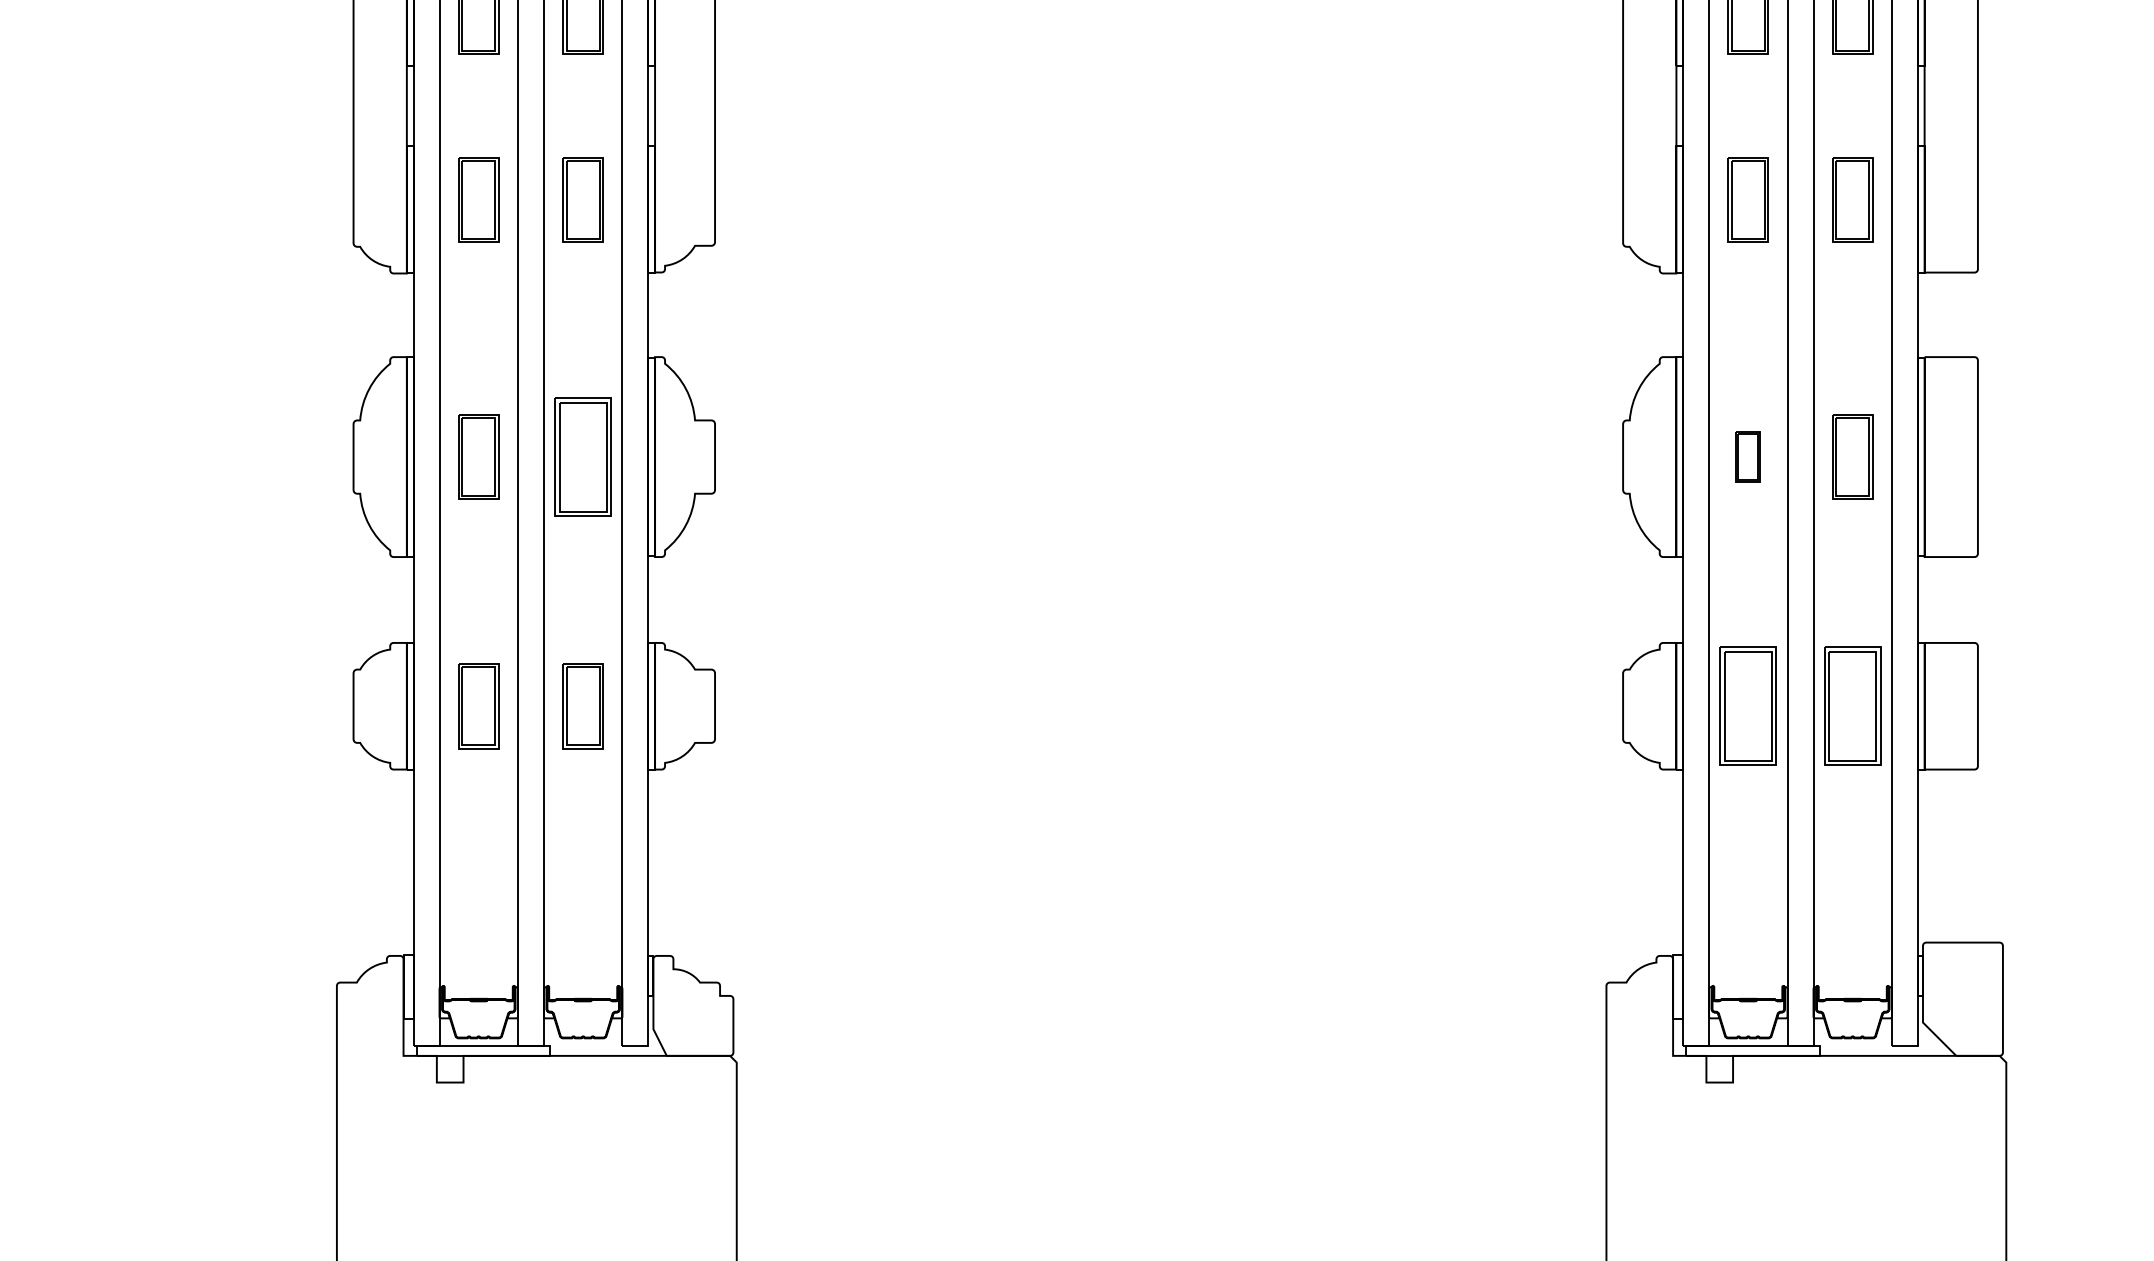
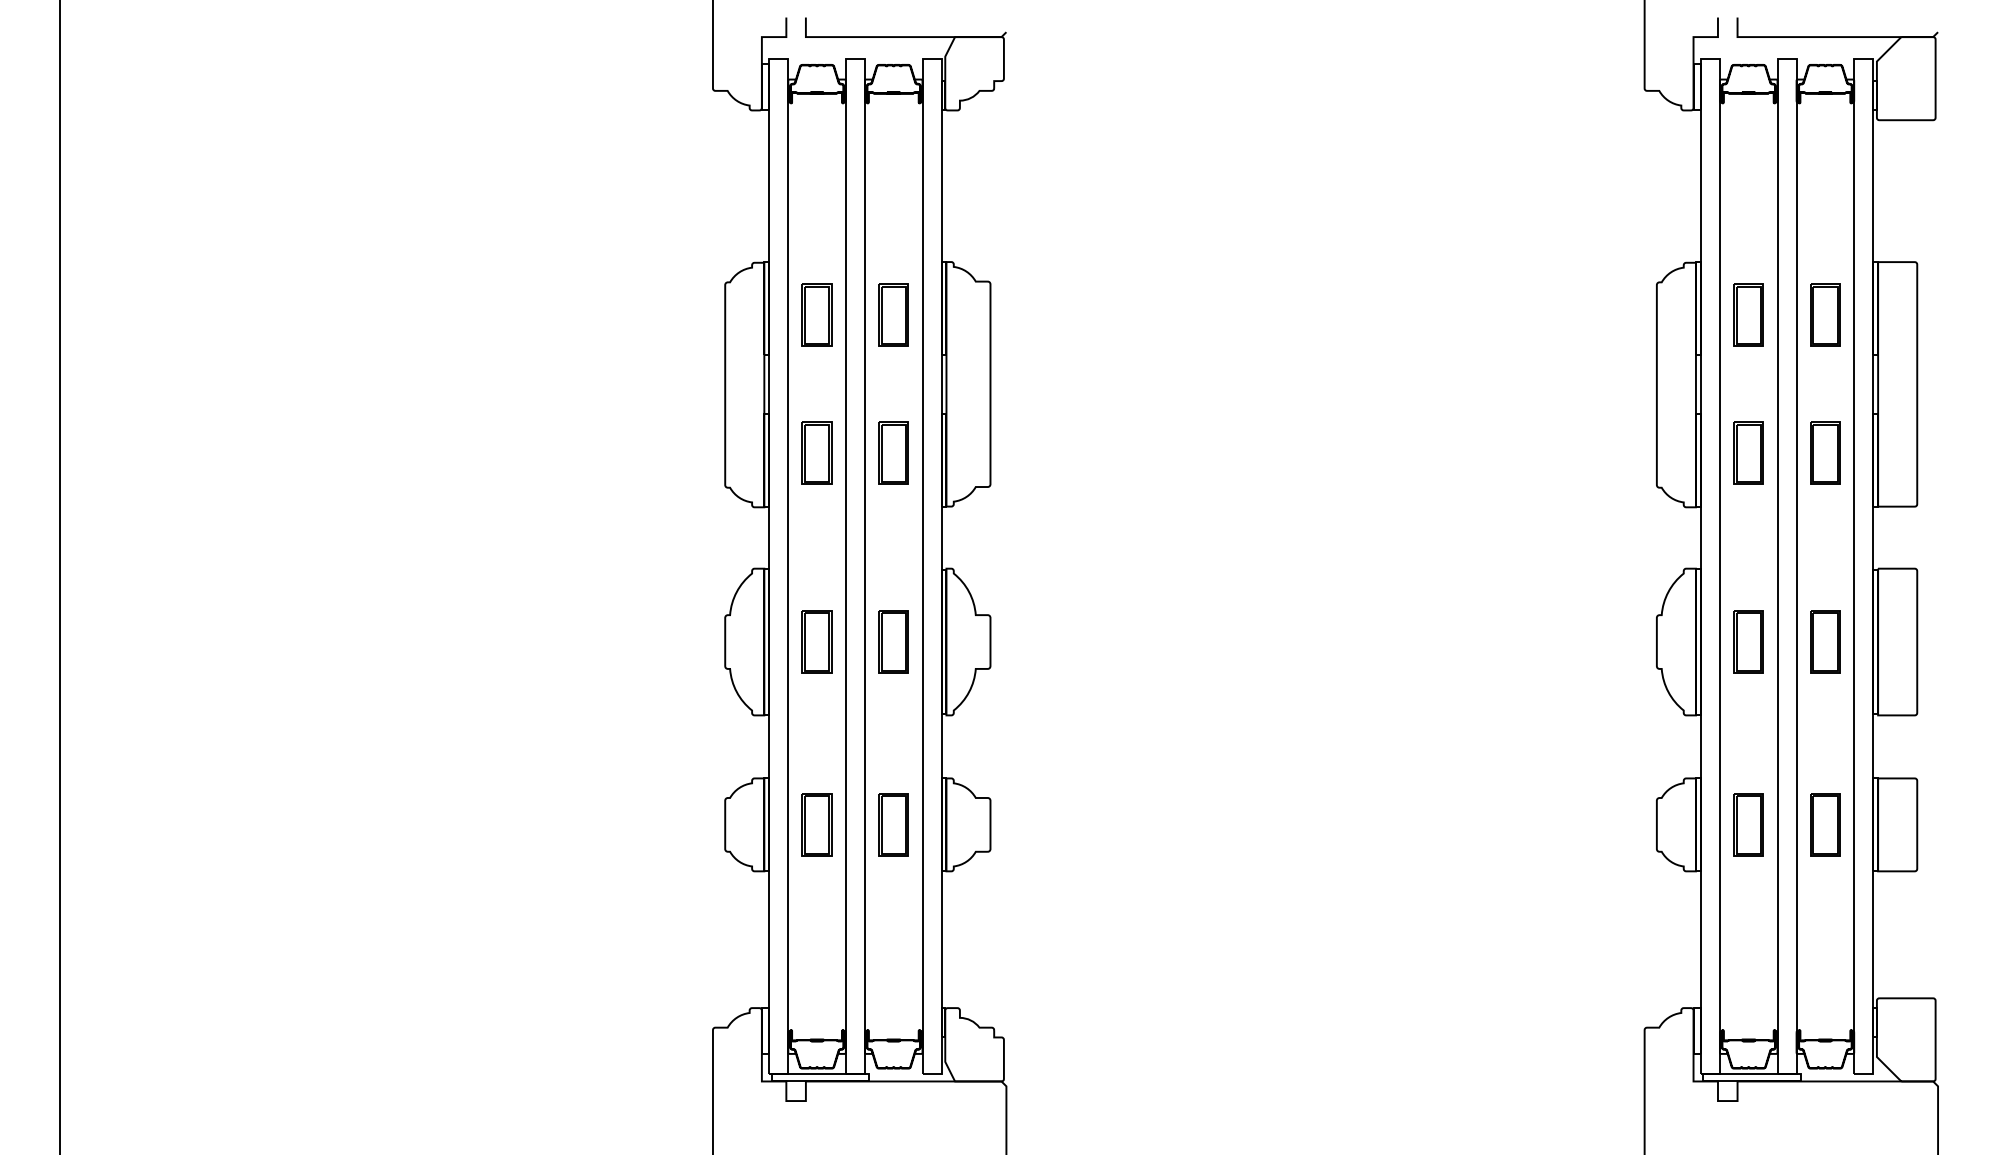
part: (582, 456) -> (893, 641), size x0.71
part: (1747, 456) -> (1748, 641), size x1.67
part: (1747, 705) -> (1748, 824), size x0.71
part: (1852, 705) -> (1825, 824), size x0.71

